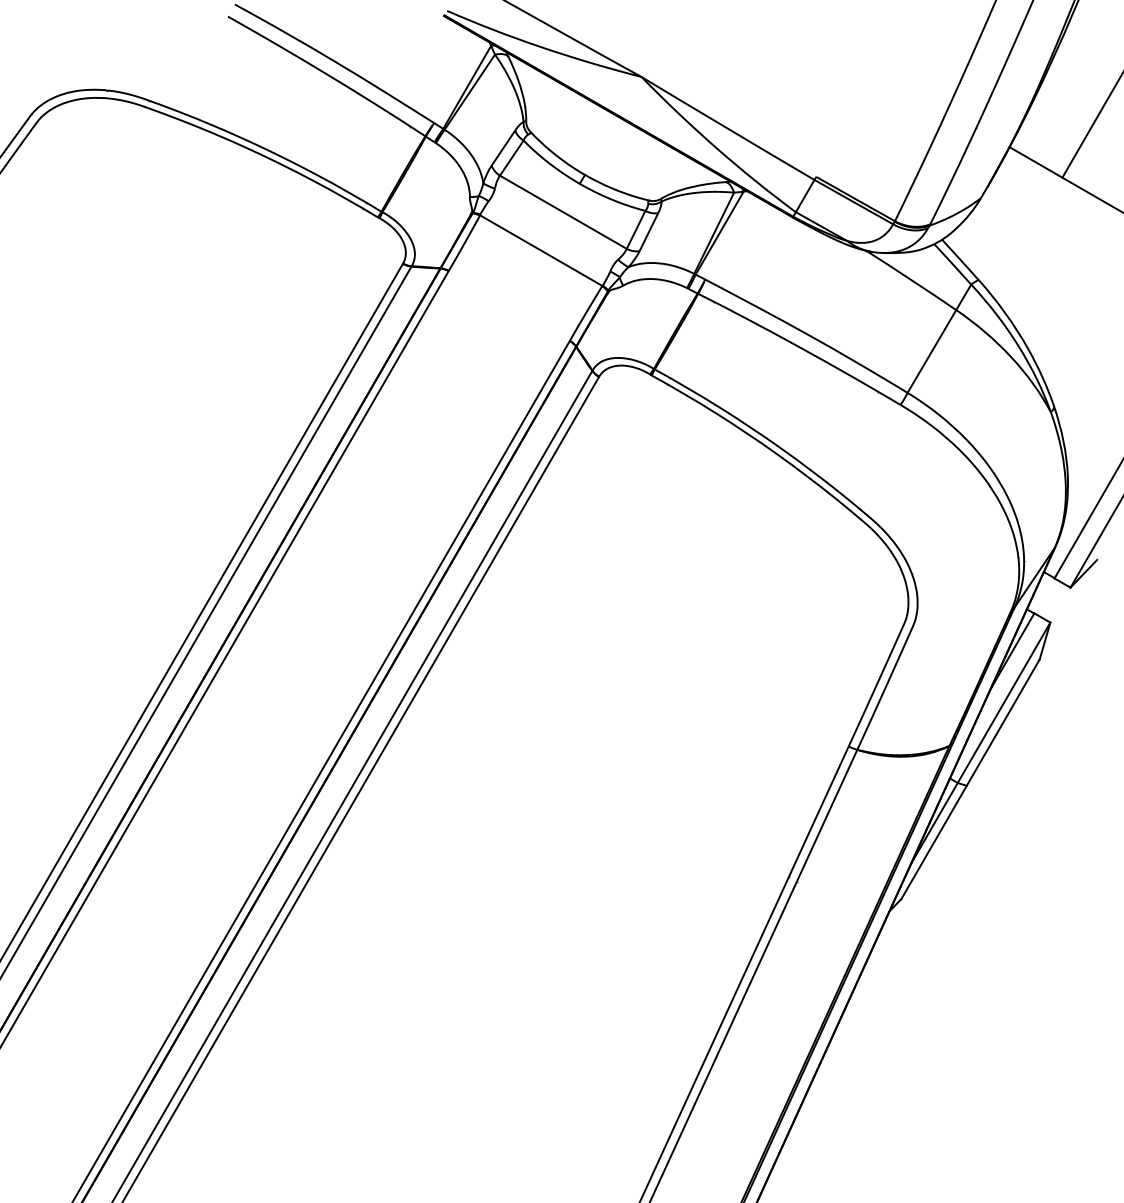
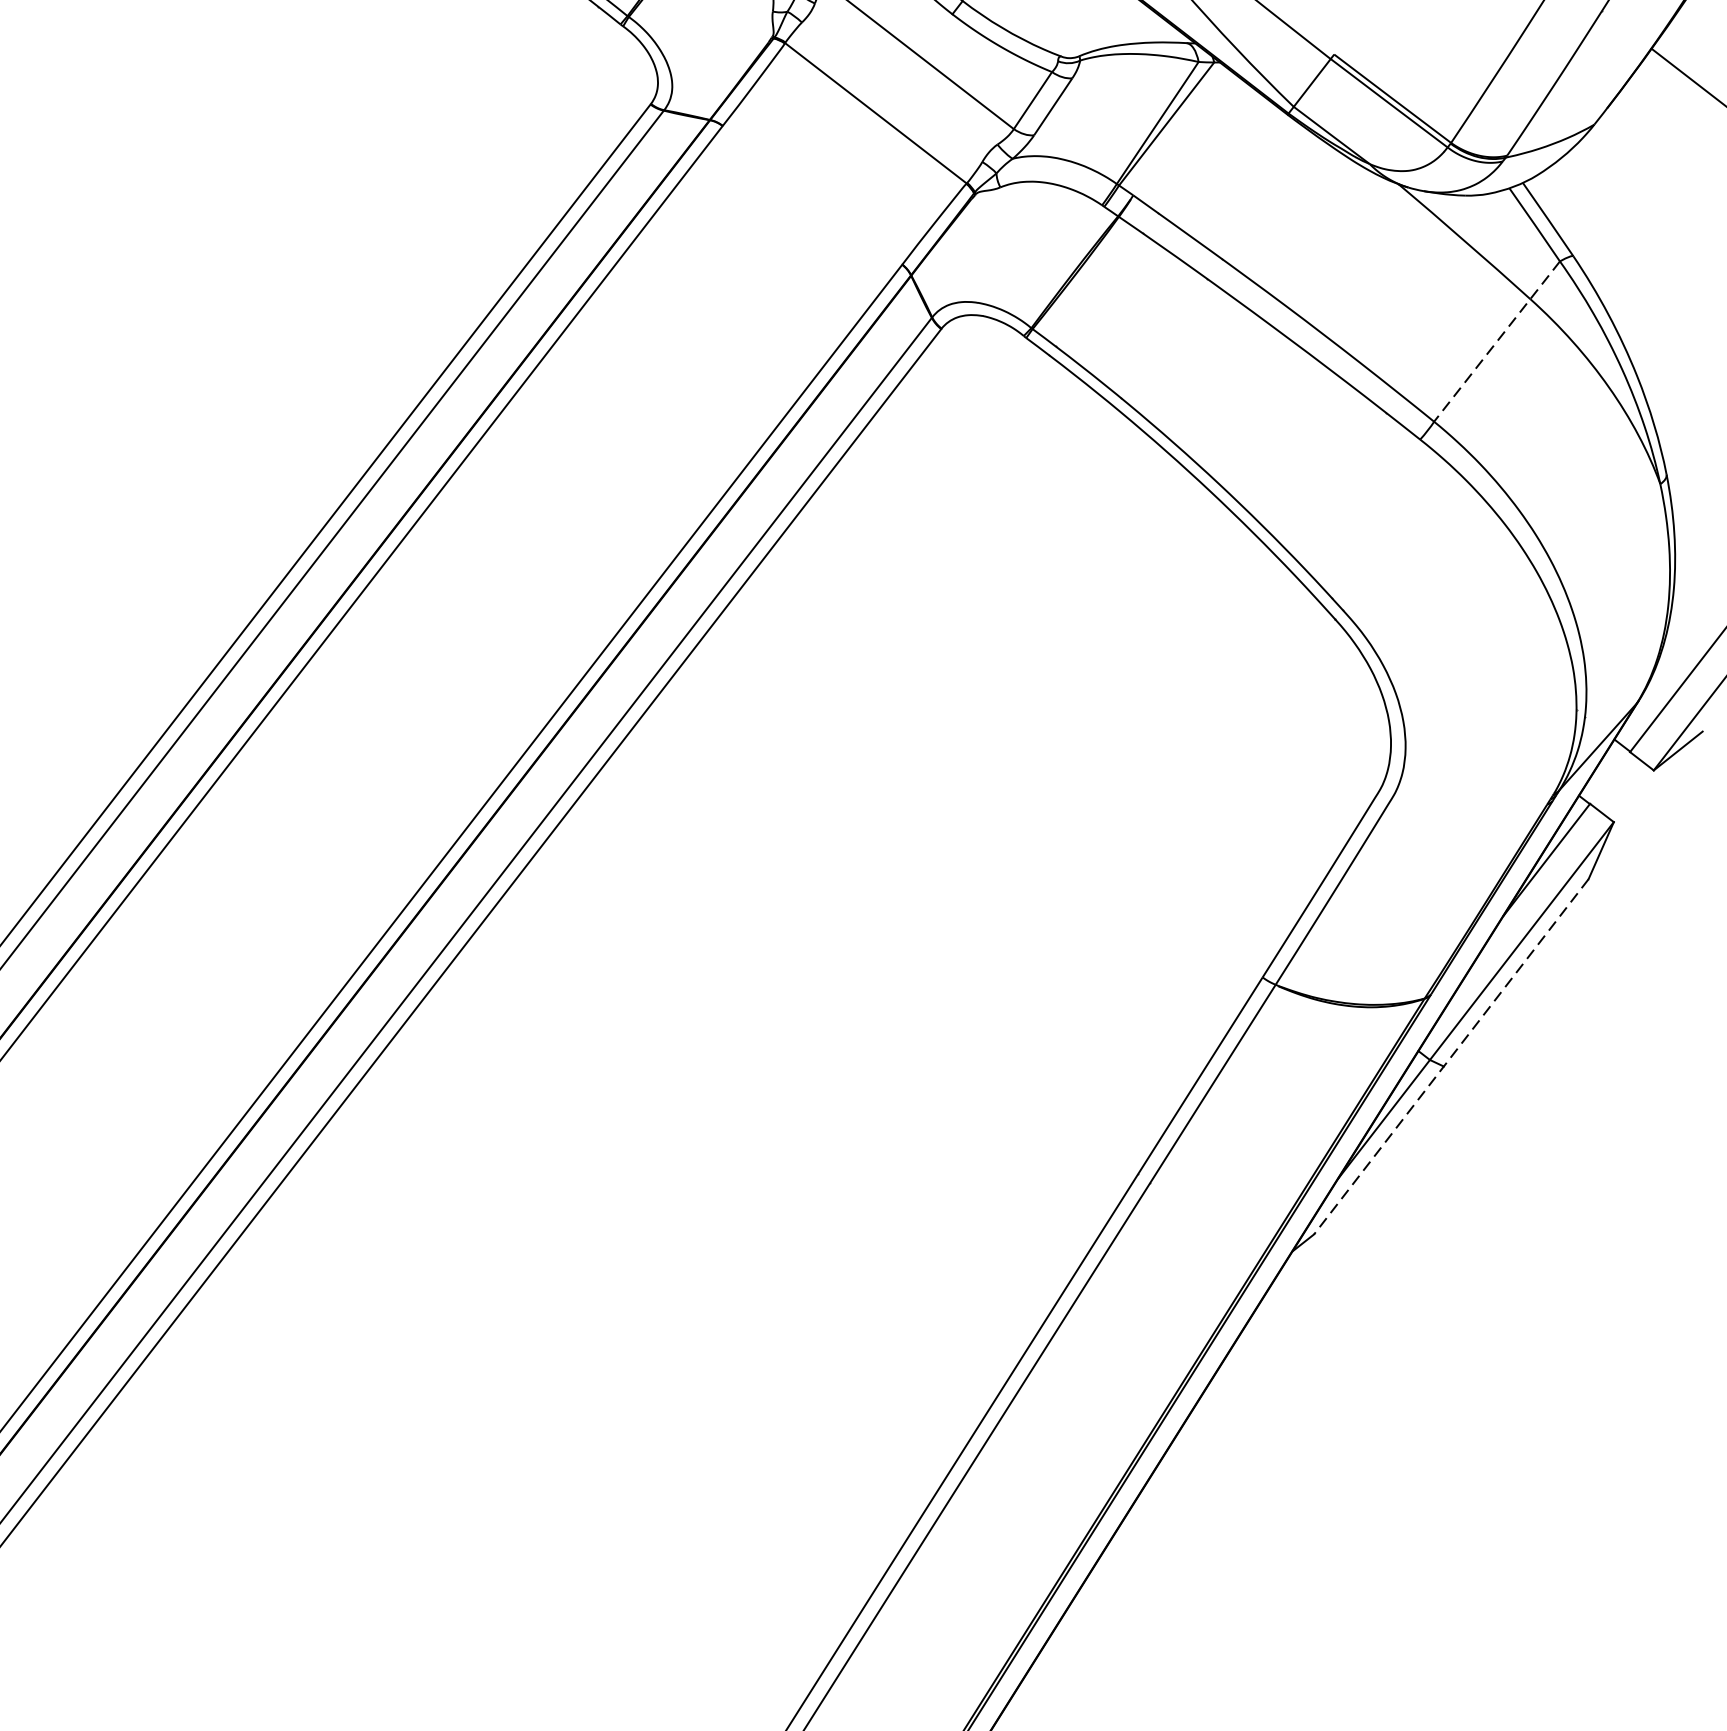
line: (939, 338) -> (1497, 341), solid -> dashed
line: (970, 779) -> (1451, 1057), solid -> dashed

